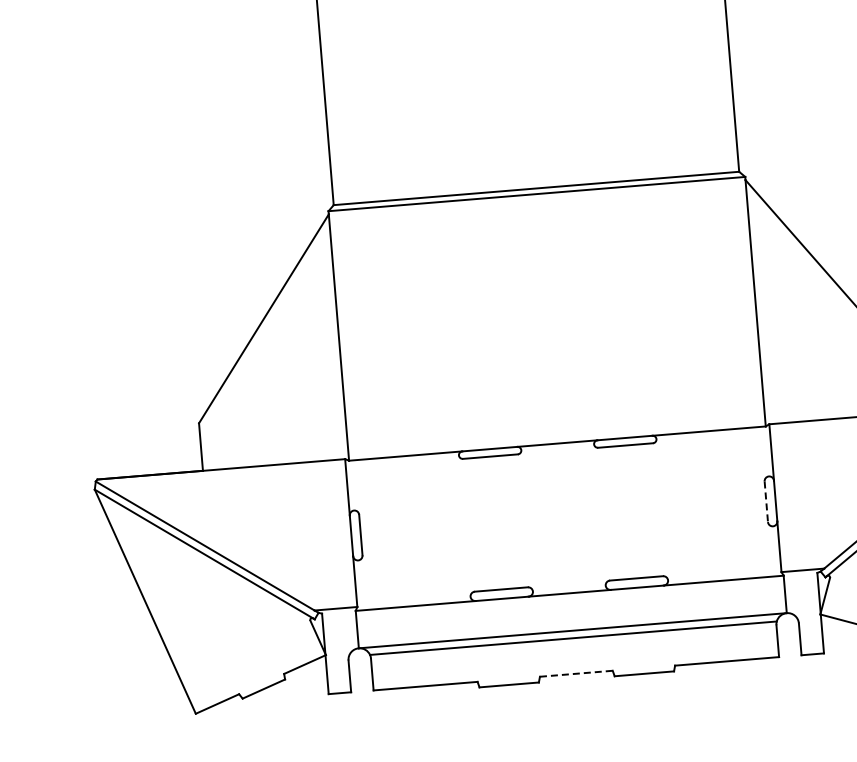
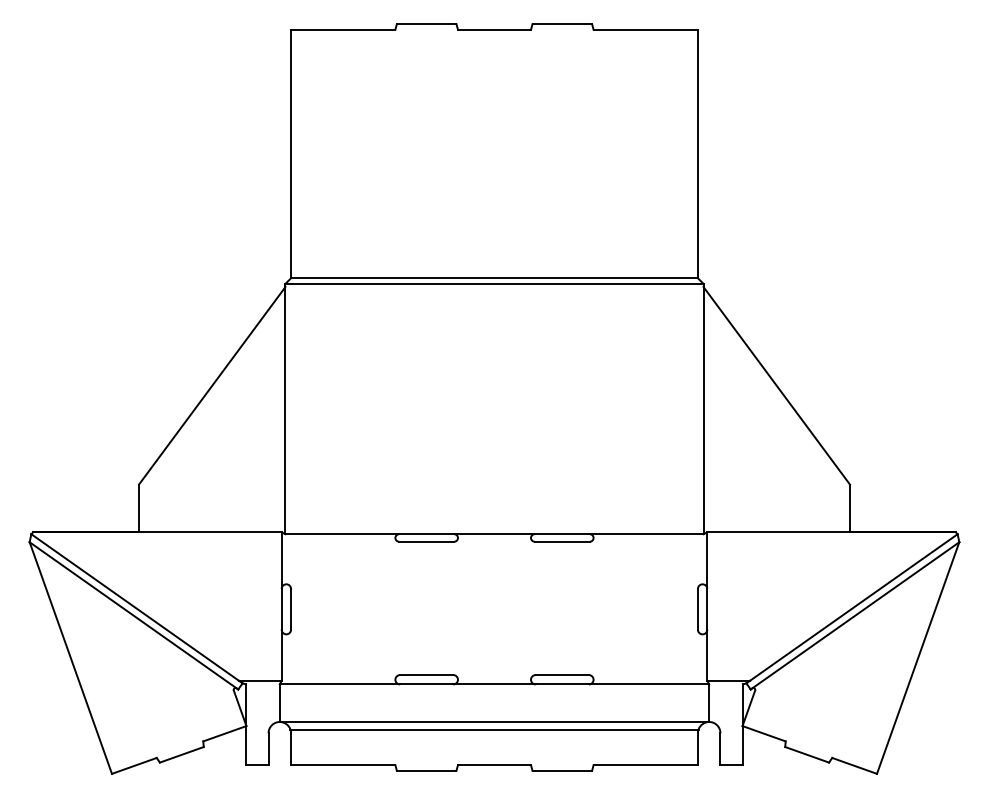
line: (765, 501) -> (697, 609), dashed -> solid
line: (576, 674) -> (494, 765), dashed -> solid

